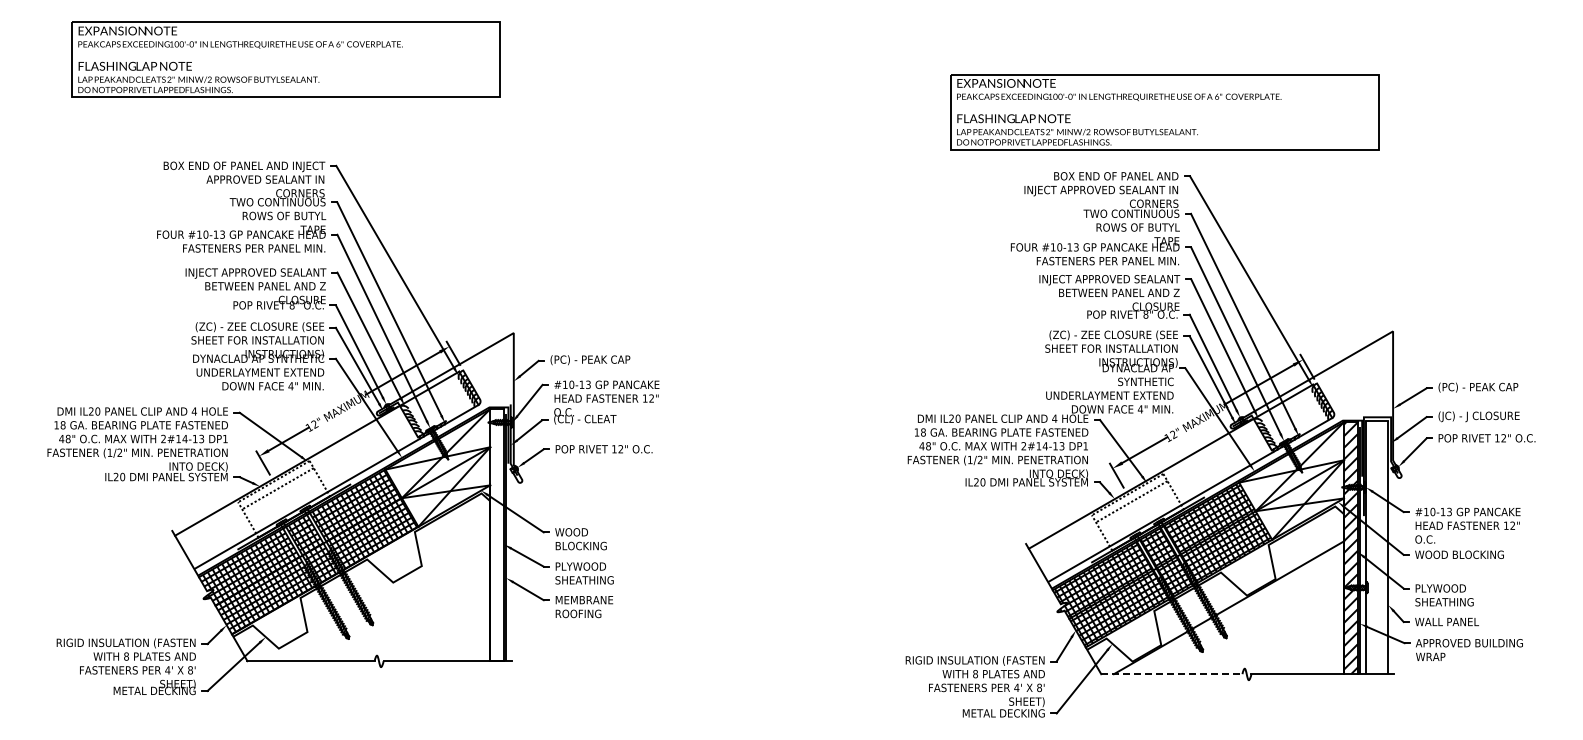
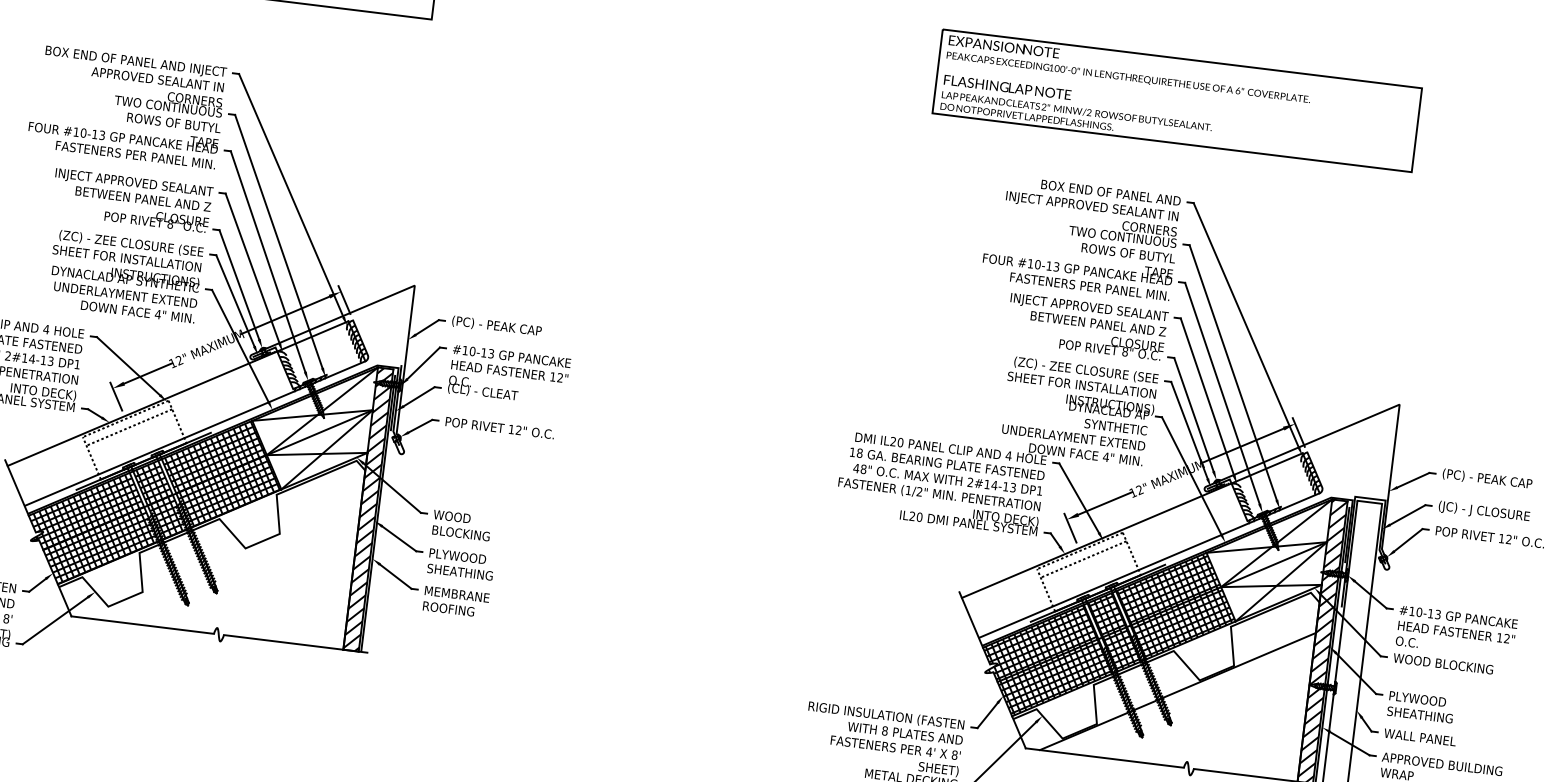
part: (1164, 112) -> (1177, 101), moved
hatch: (497, 535) -> (368, 510), added
line: (1171, 674) -> (1104, 758), dashed -> solid

